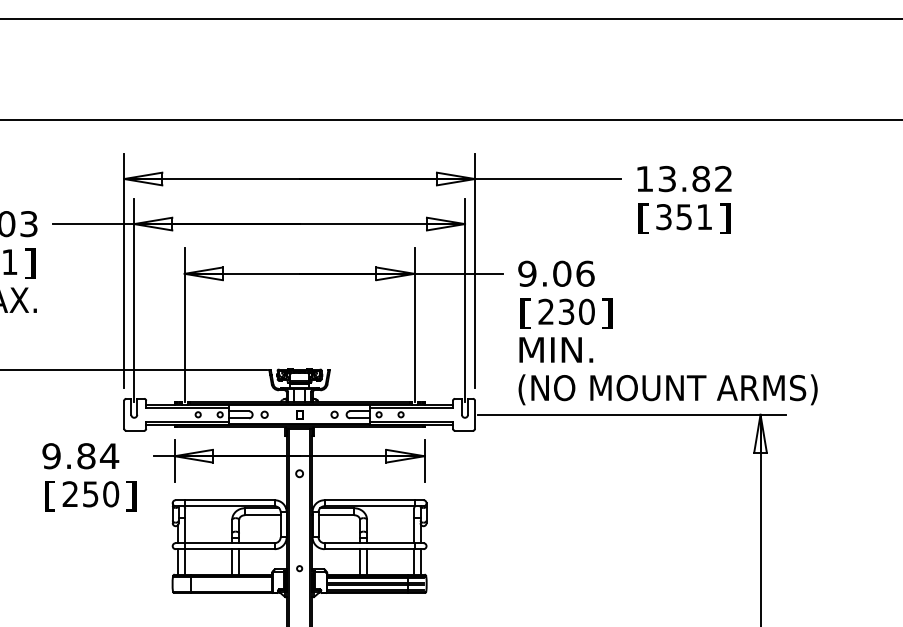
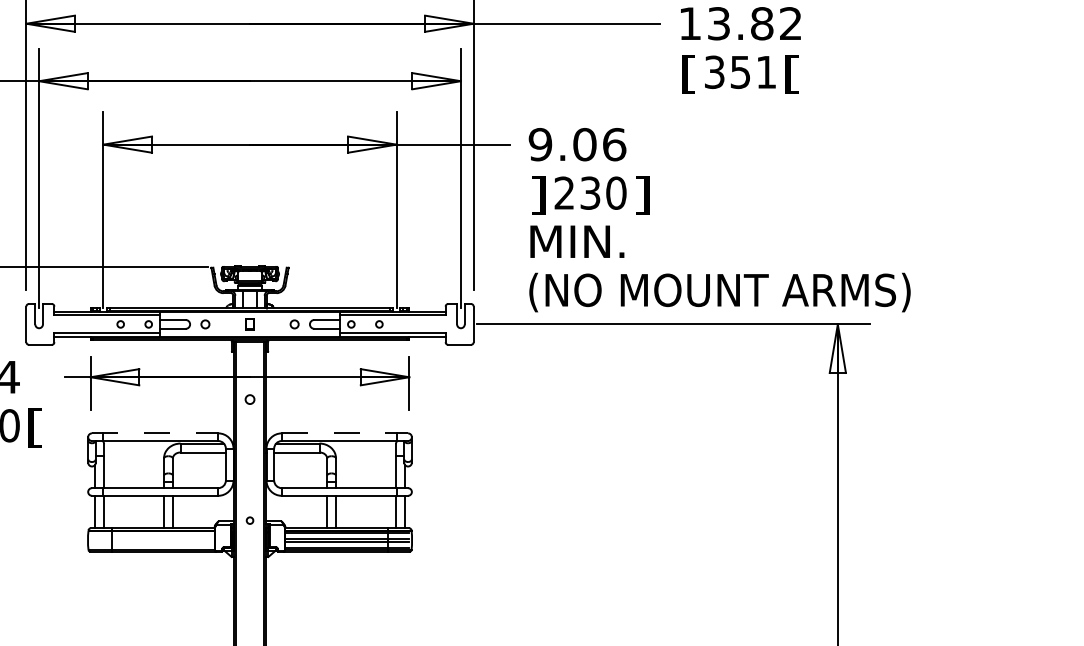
text: (724, 218) -> (791, 74), ] -> [
text: (525, 313) -> (538, 195), [ -> ]
text: (131, 495) -> (35, 427), ] -> [
line: (225, 500) -> (155, 433), solid -> dashed
line: (374, 500) -> (345, 433), solid -> dashed

